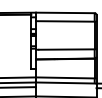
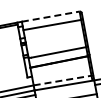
line: (65, 12) -> (50, 16), solid -> dashed
line: (65, 77) -> (62, 80), solid -> dashed

